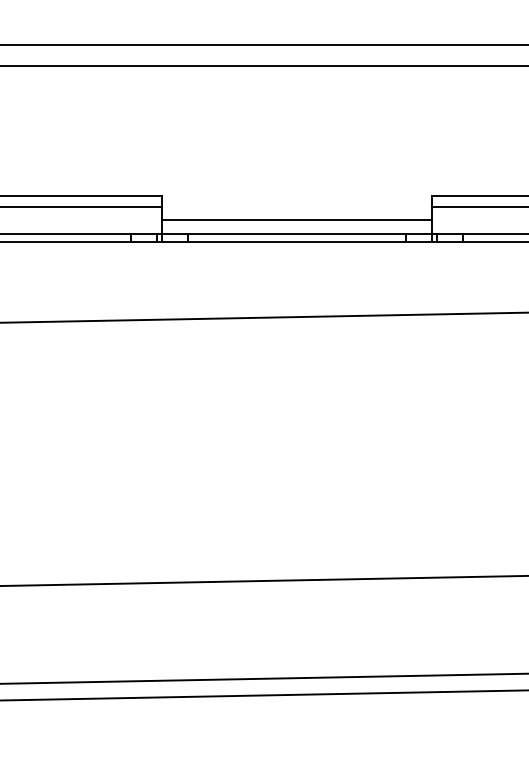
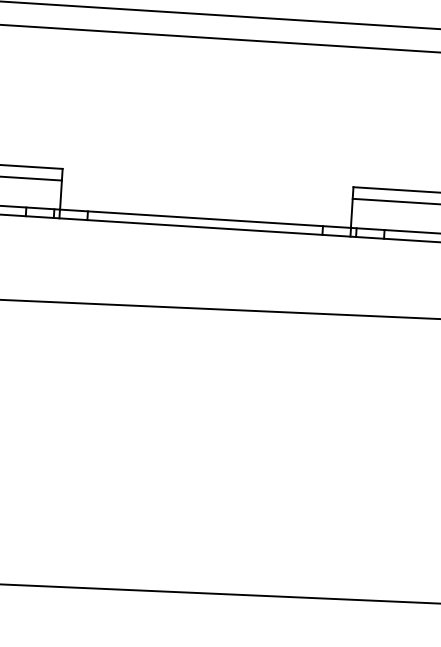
line: (297, 220) -> (206, 204), removed

